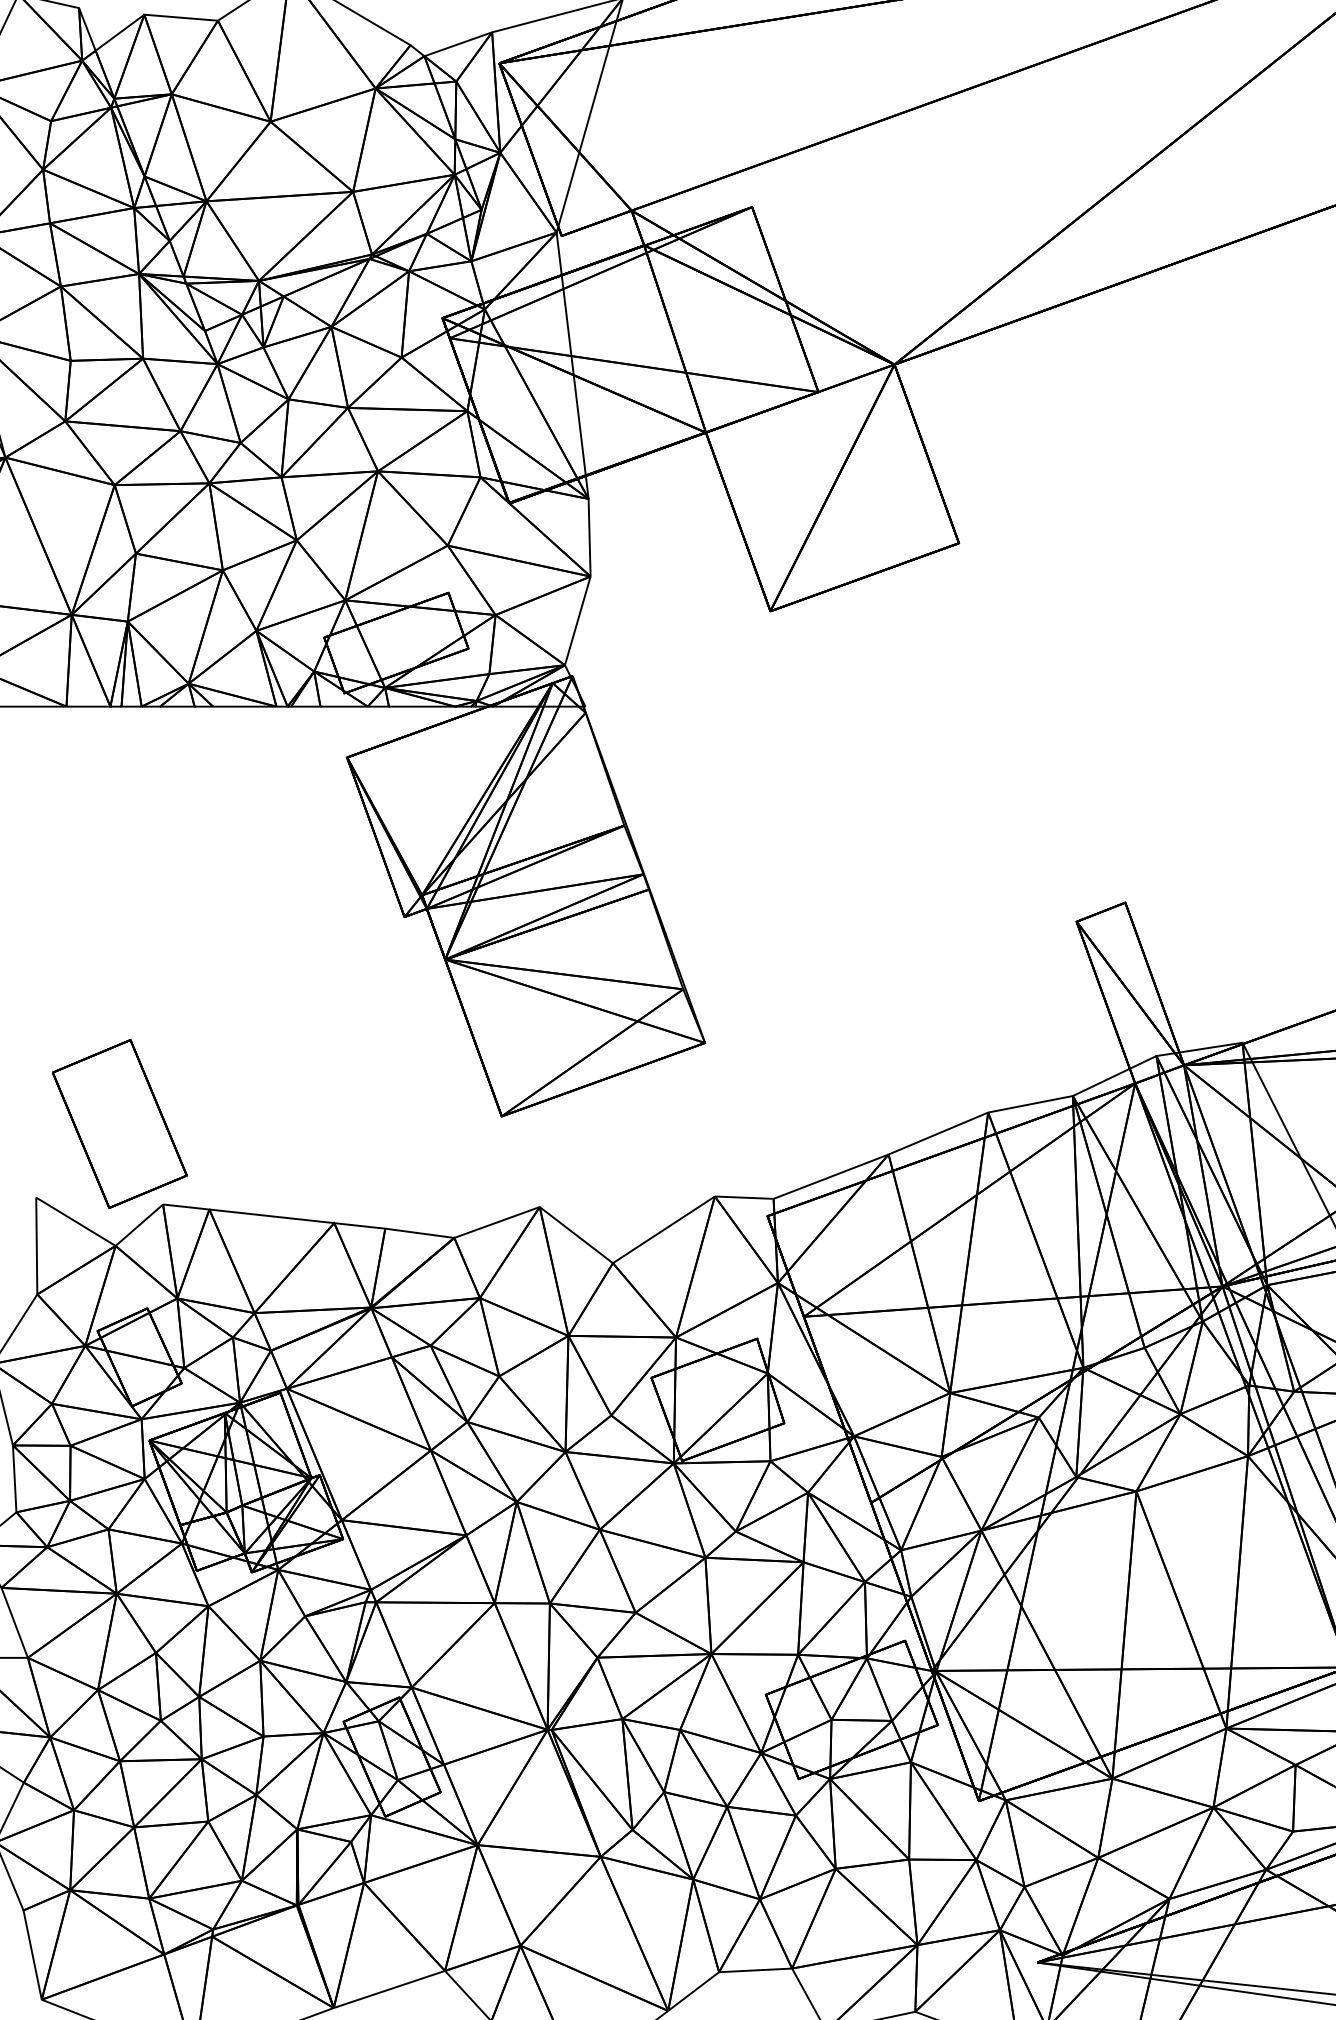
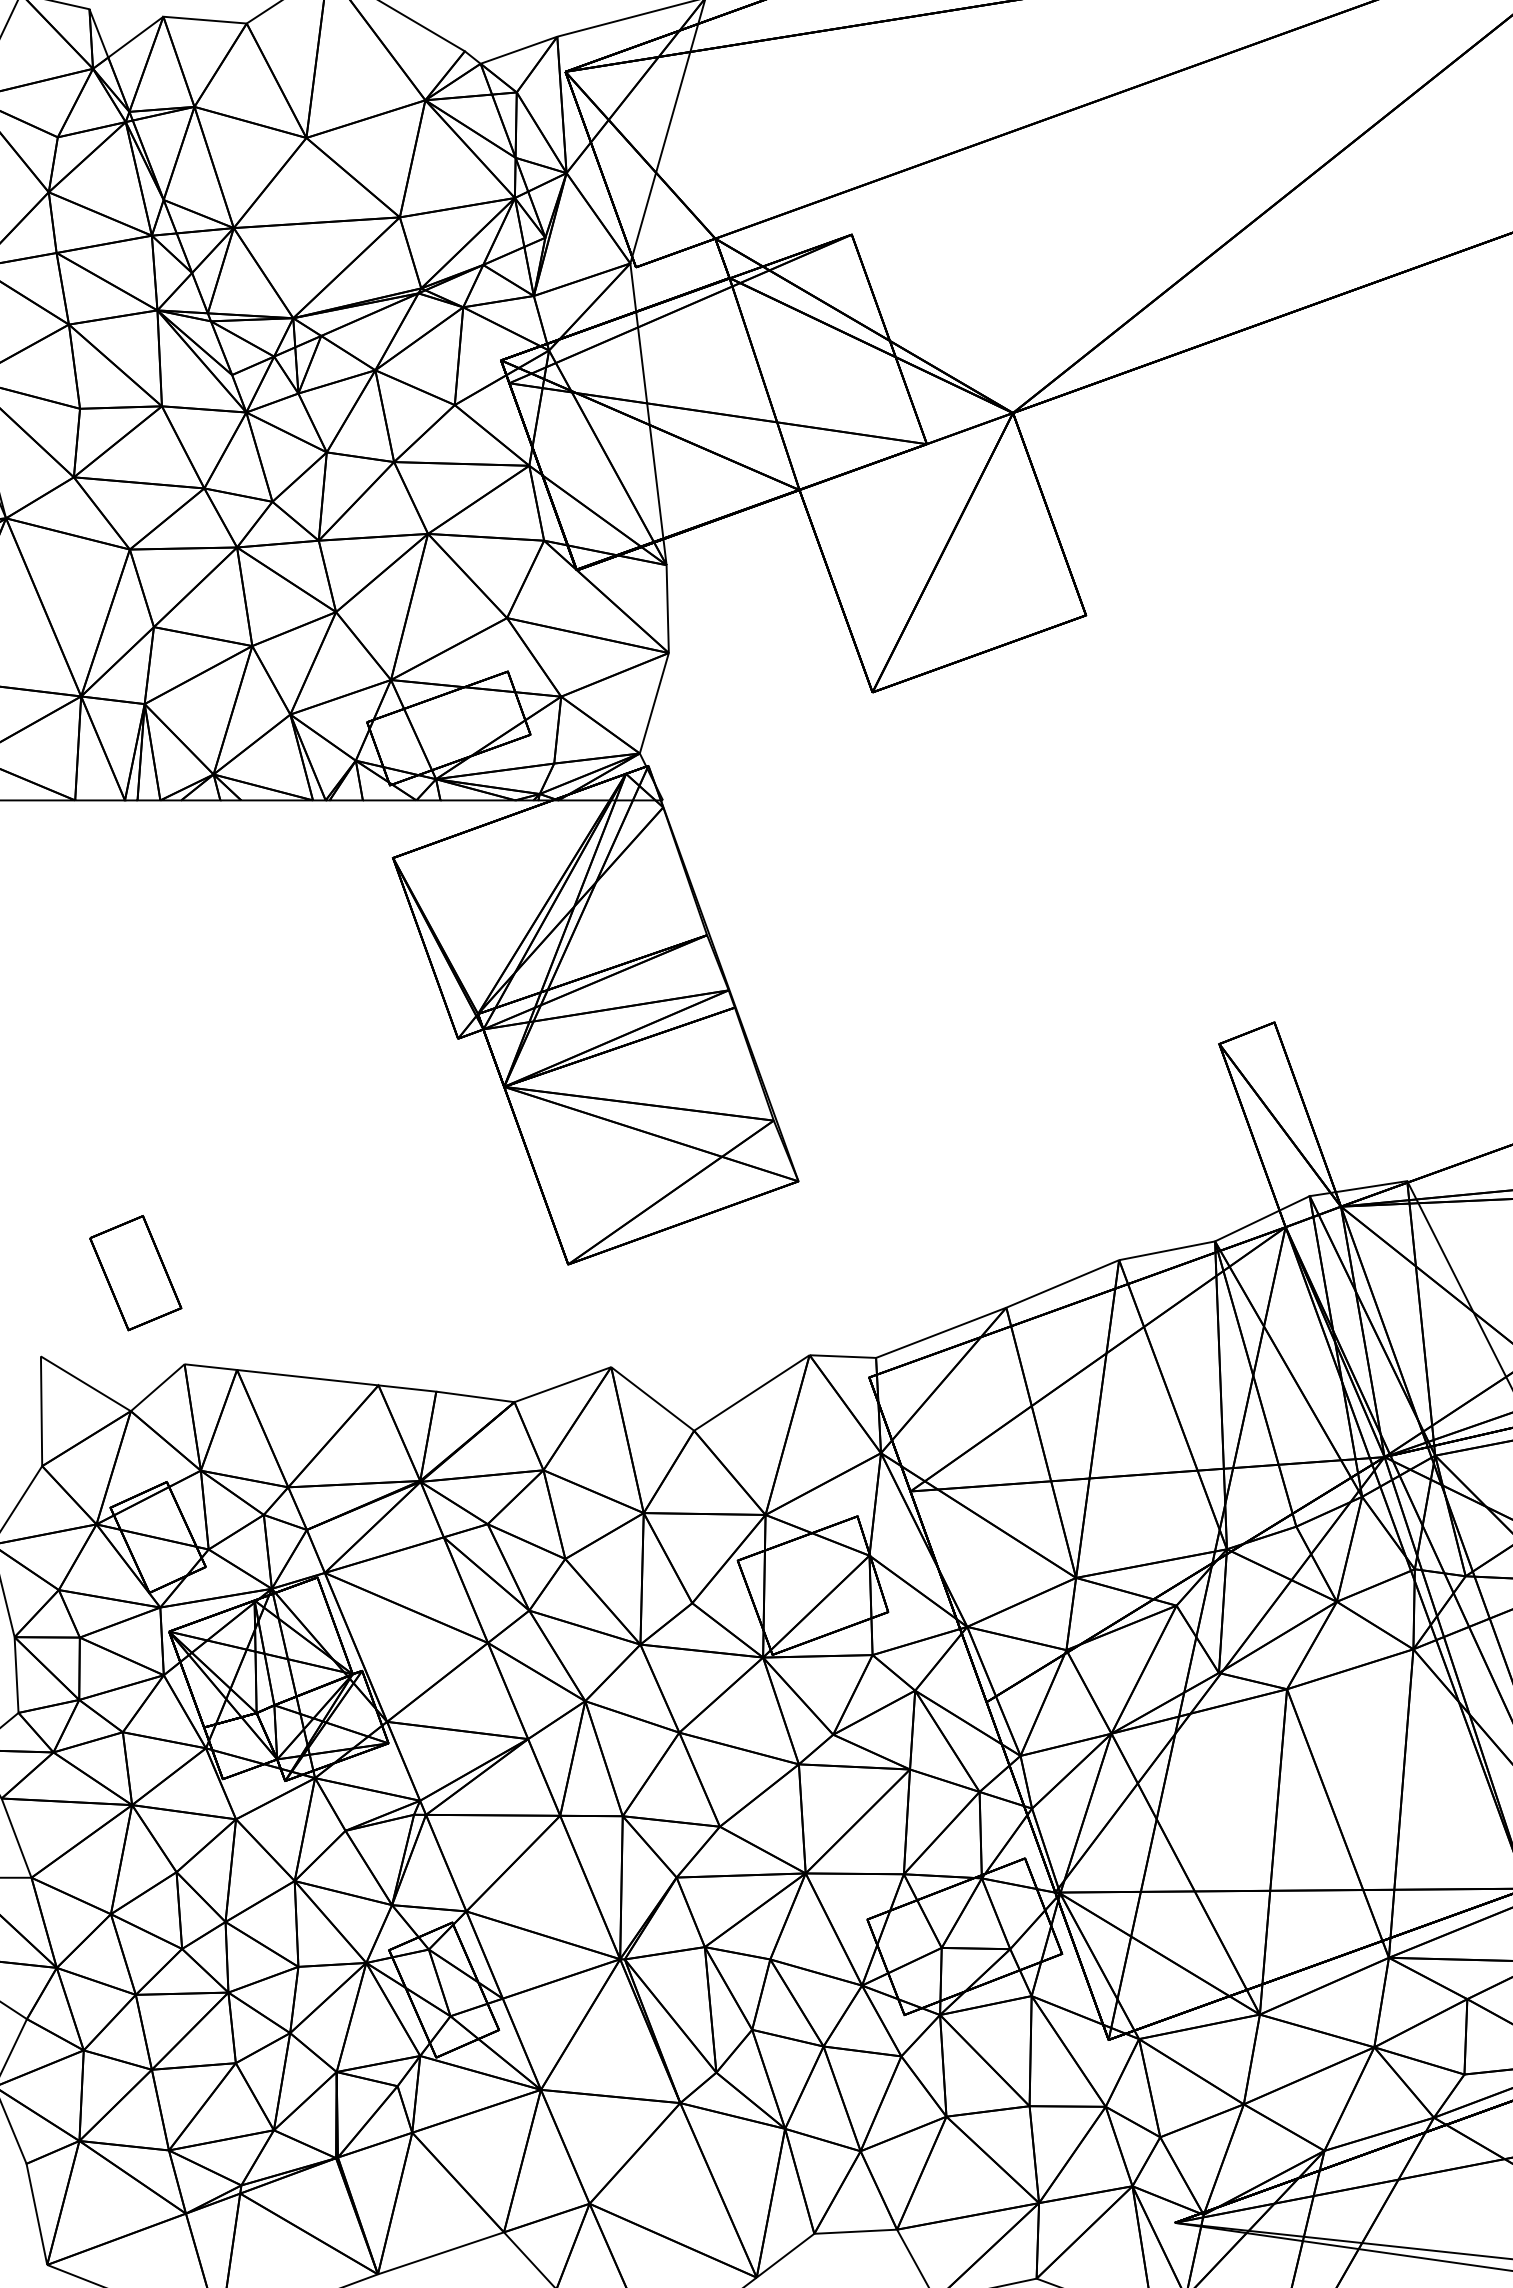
part: (119, 1123) -> (135, 1272), size x0.6

